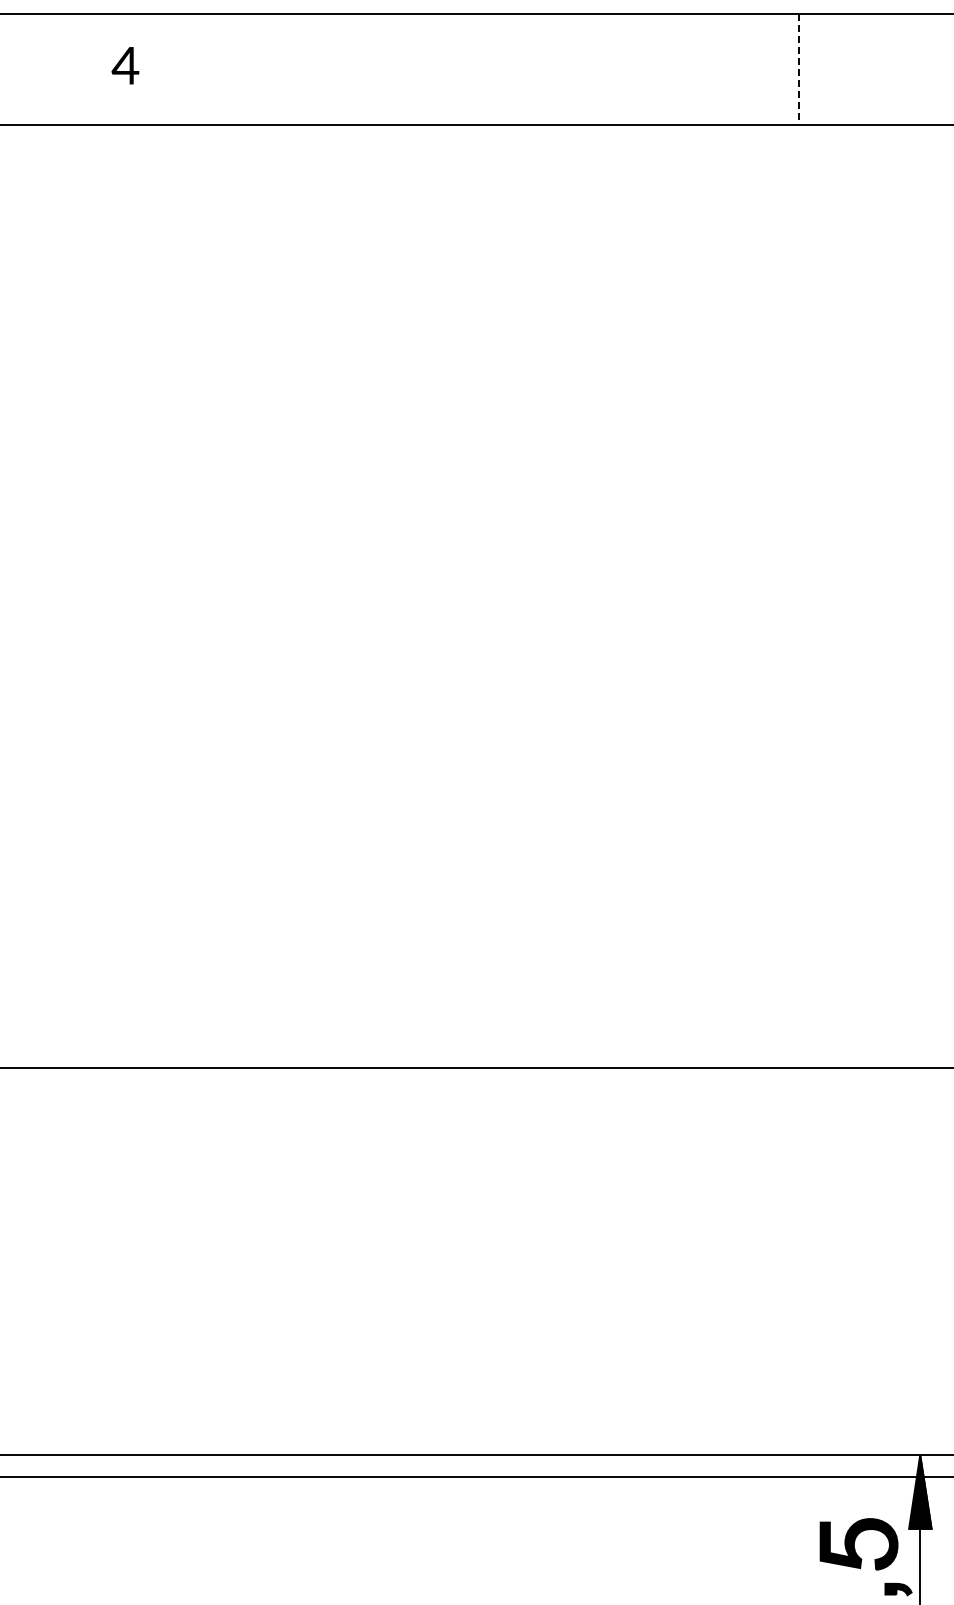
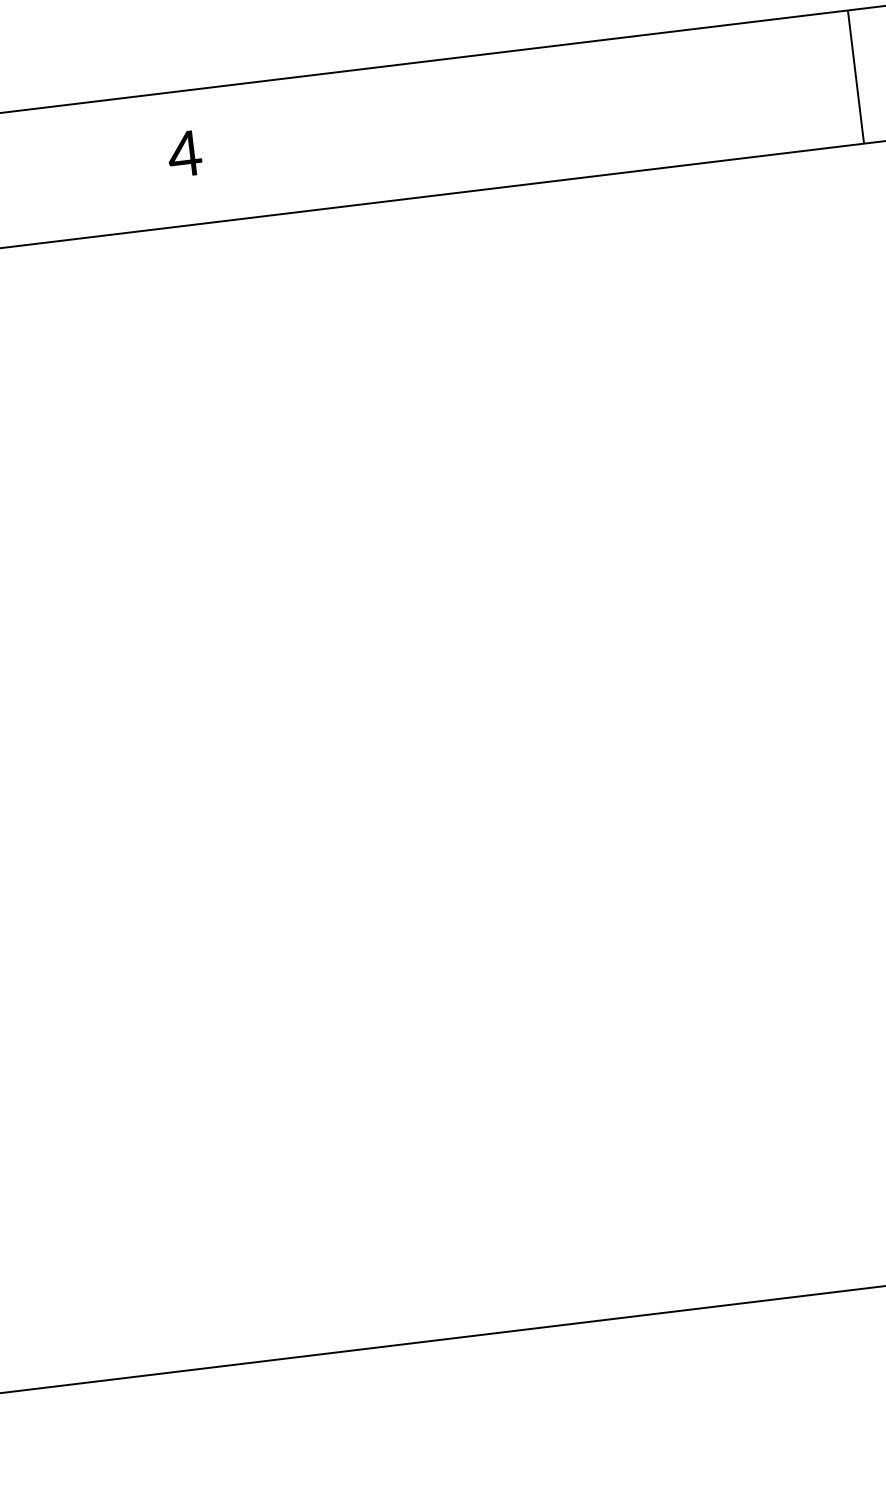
text: (125, 65) -> (184, 153), moved
line: (798, 69) -> (855, 77), dashed -> solid

